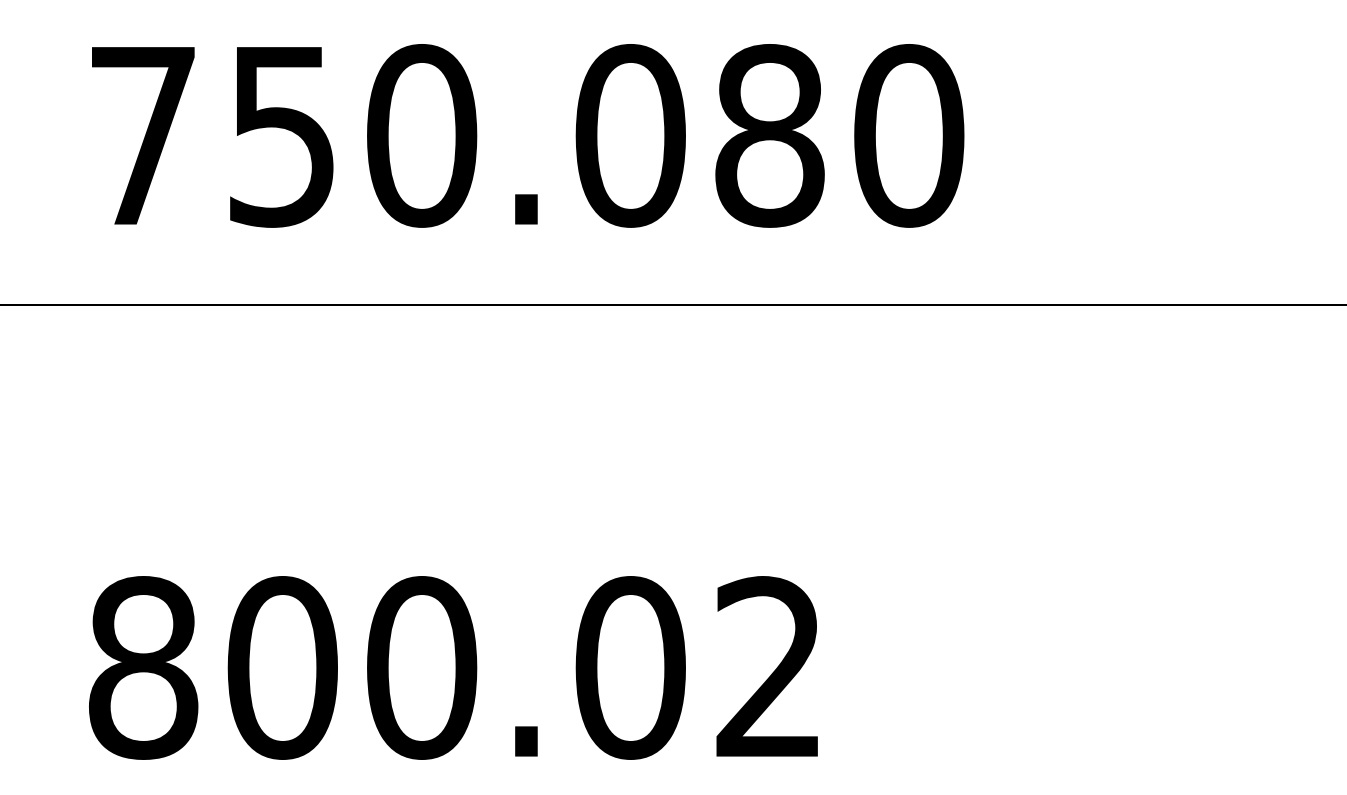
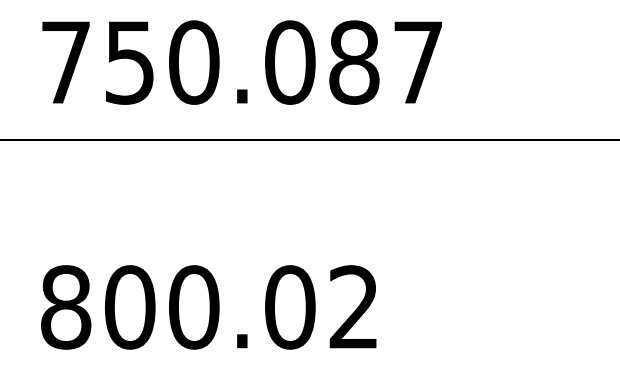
text: (909, 135) -> (418, 62), 750.080 -> 750.087

